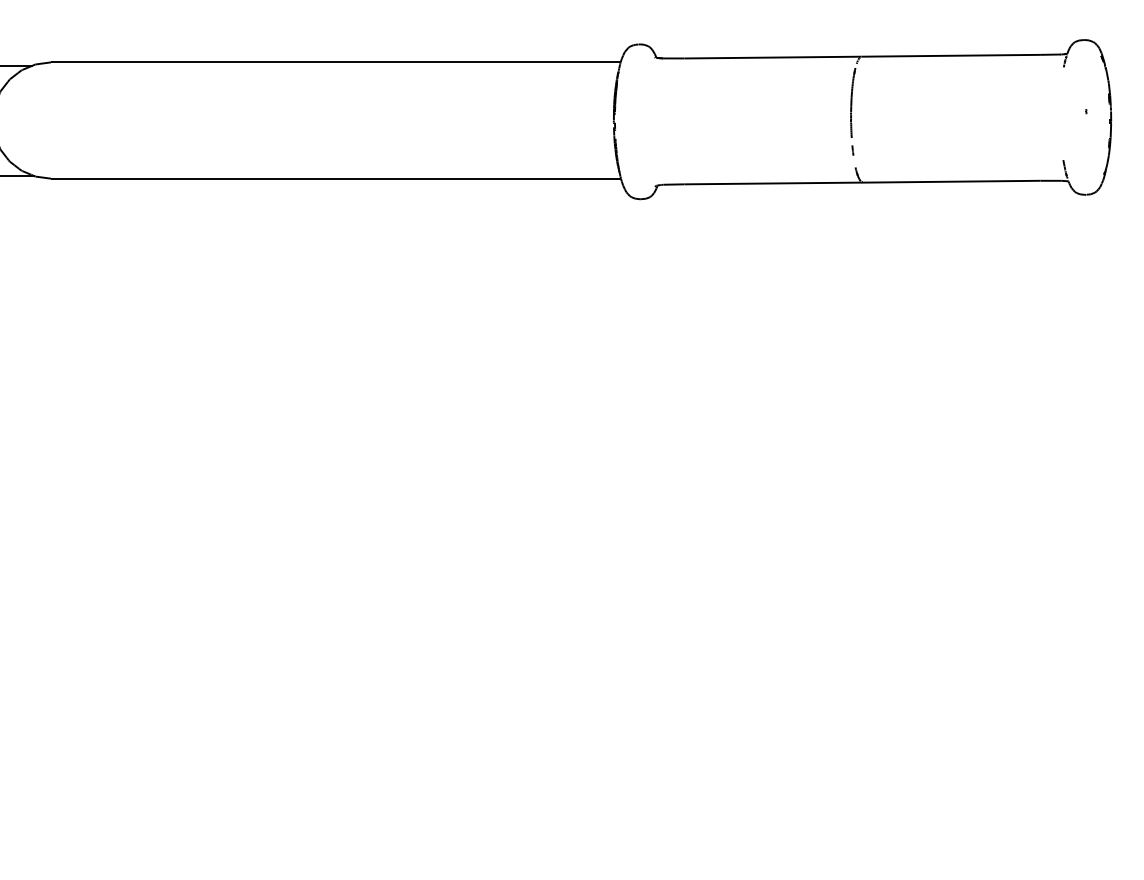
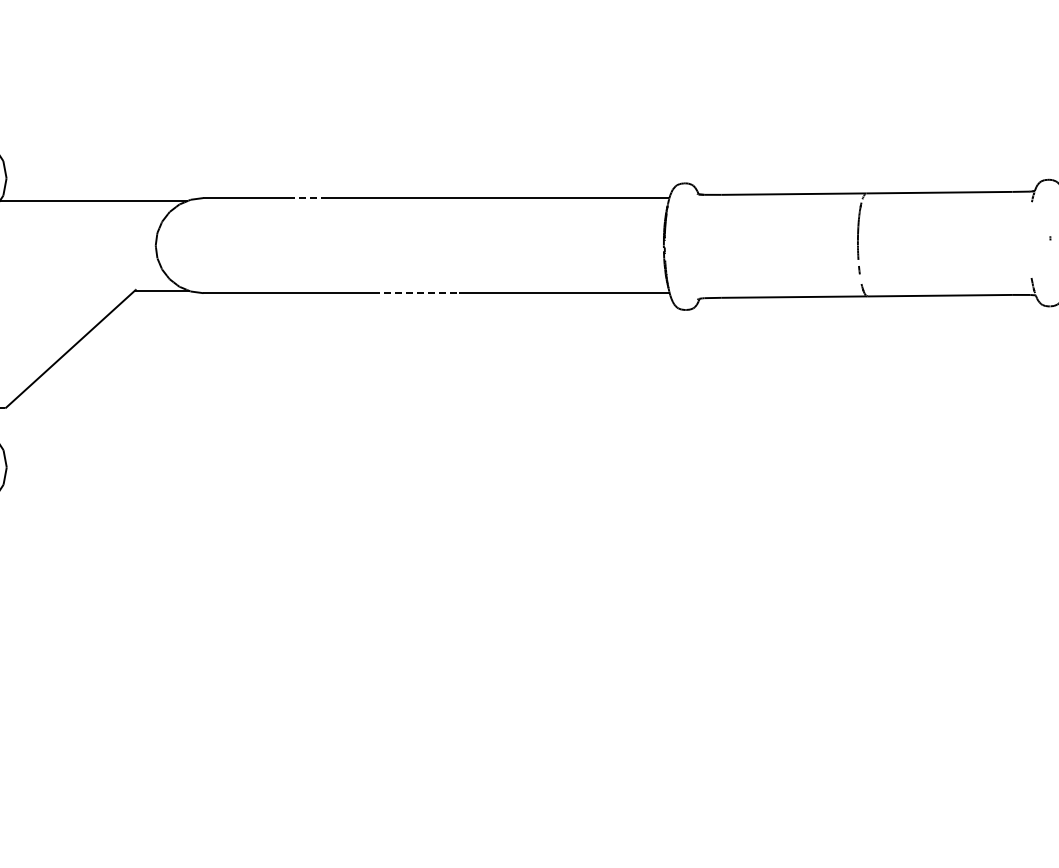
line: (178, 62) -> (307, 198), solid -> dashed
line: (310, 179) -> (415, 293), solid -> dashed

